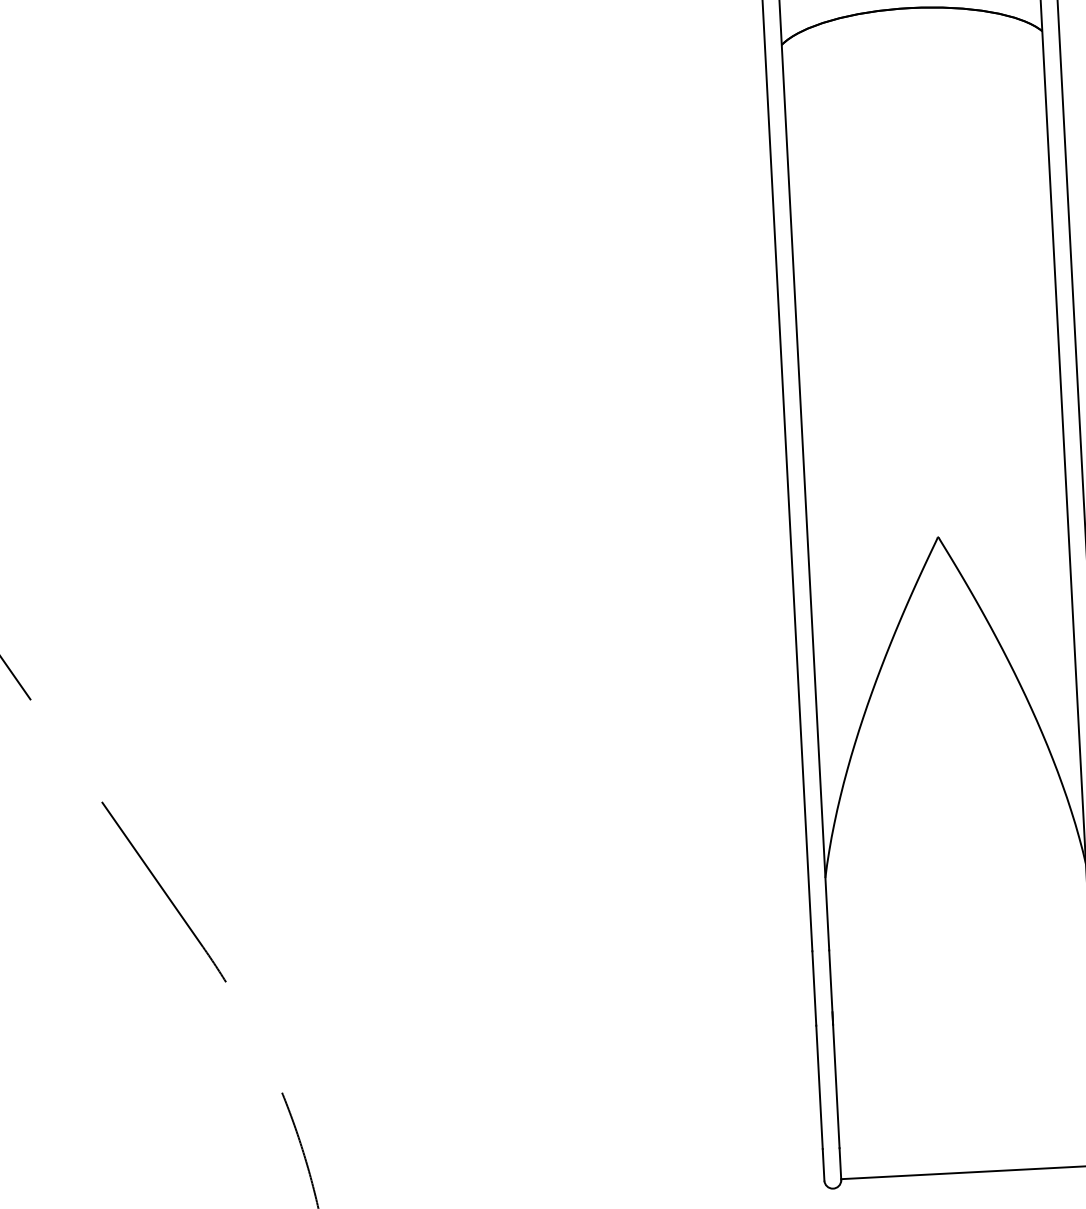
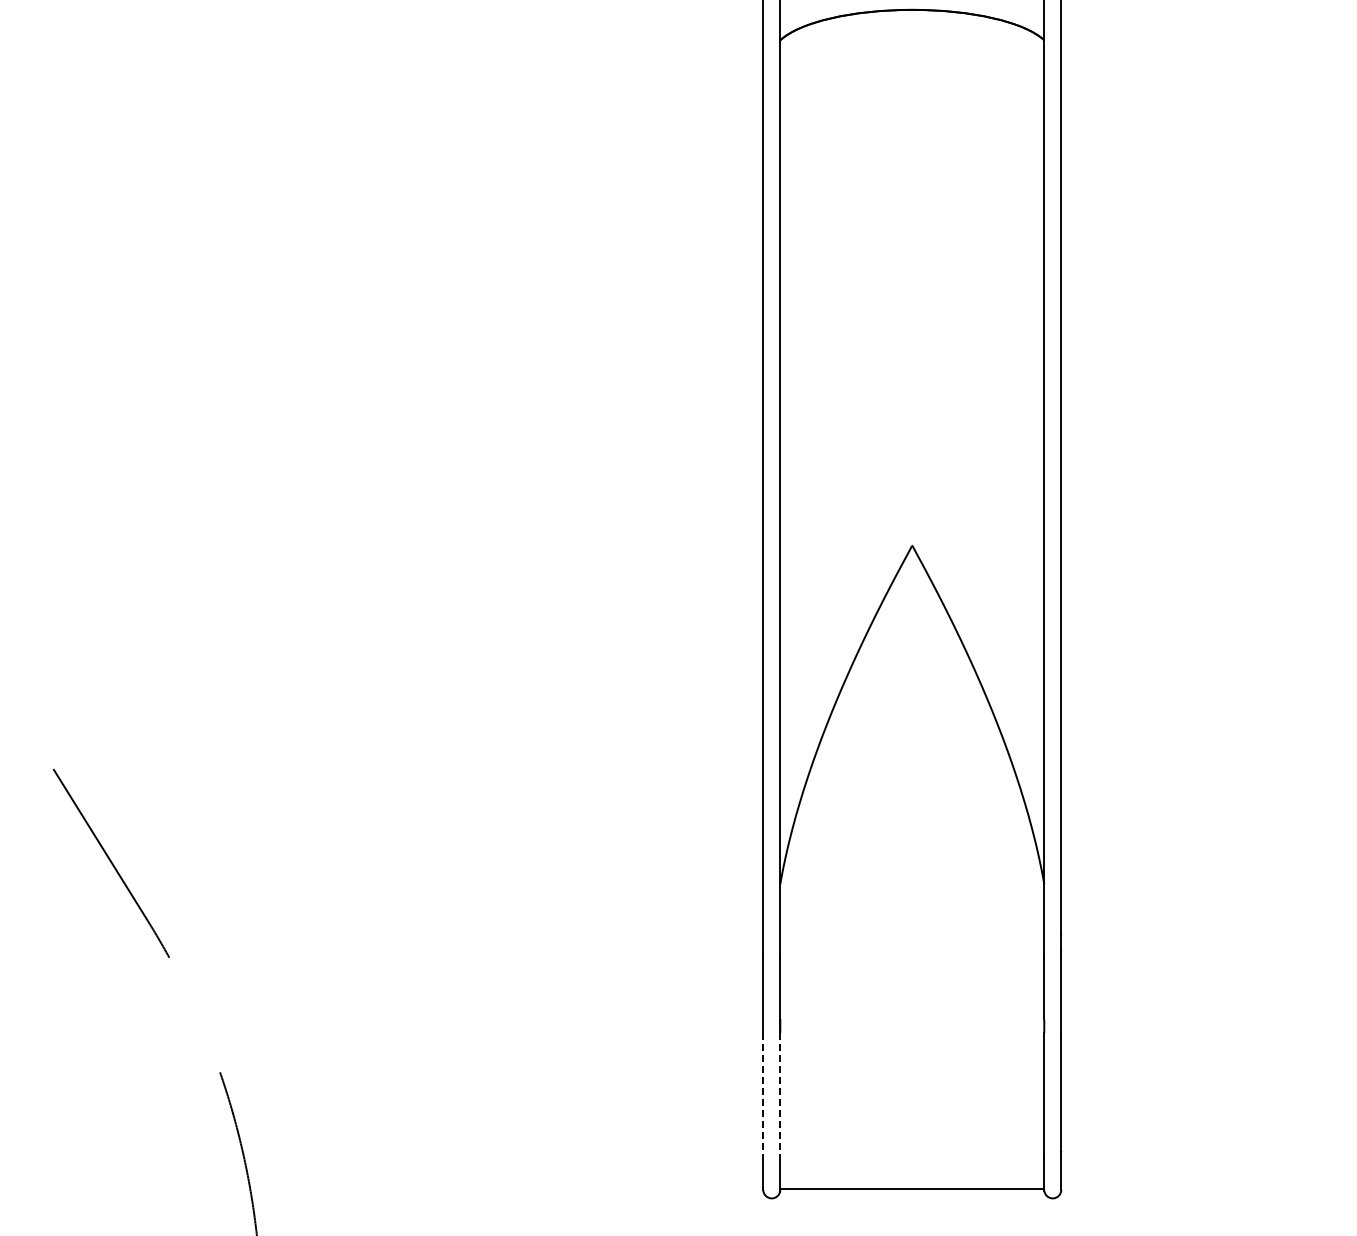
line: (836, 1086) -> (780, 1095), solid -> dashed
line: (819, 1087) -> (763, 1095), solid -> dashed

